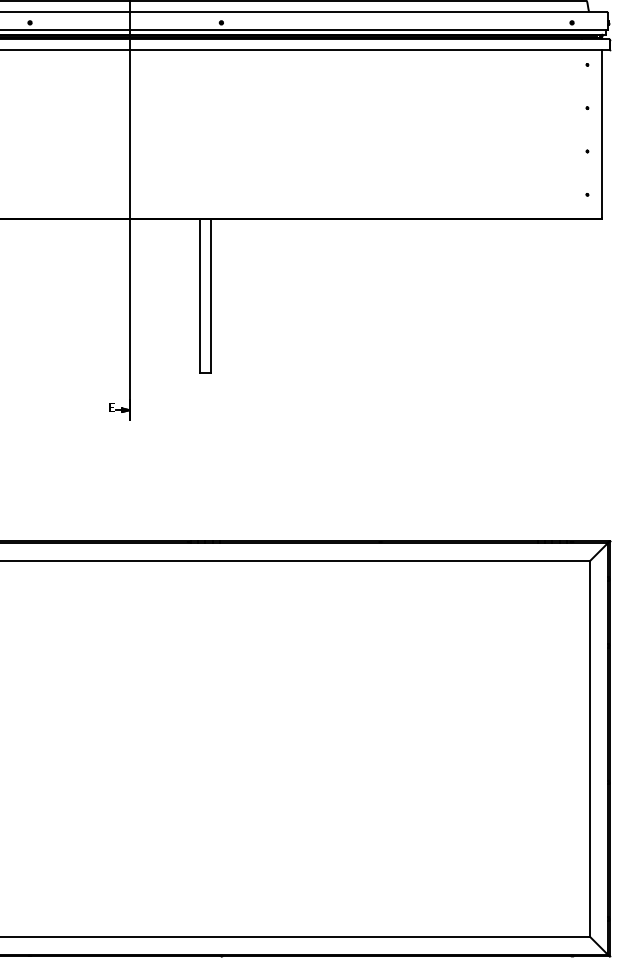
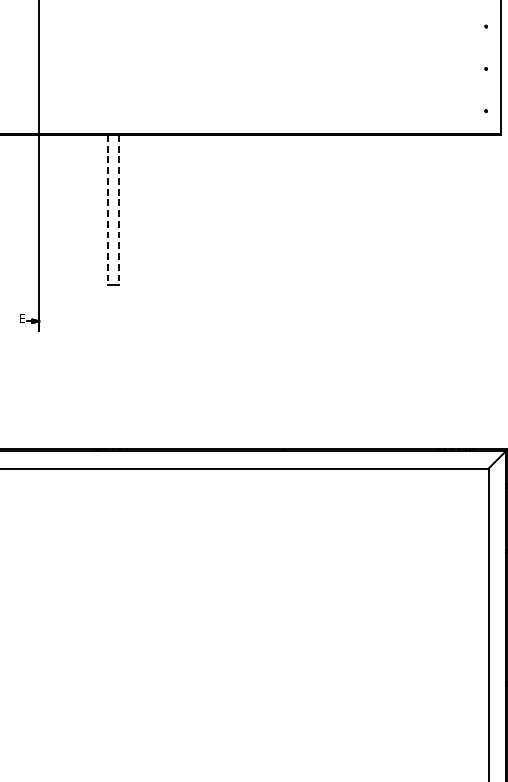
line: (200, 296) -> (108, 210), solid -> dashed
line: (210, 296) -> (118, 210), solid -> dashed

